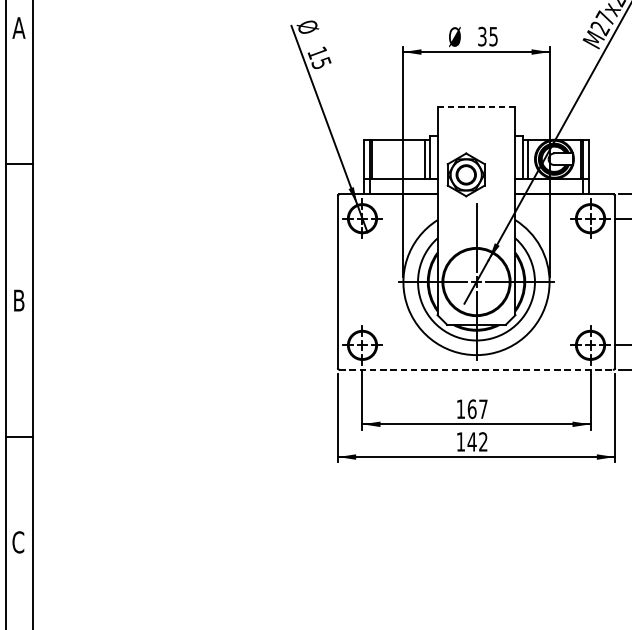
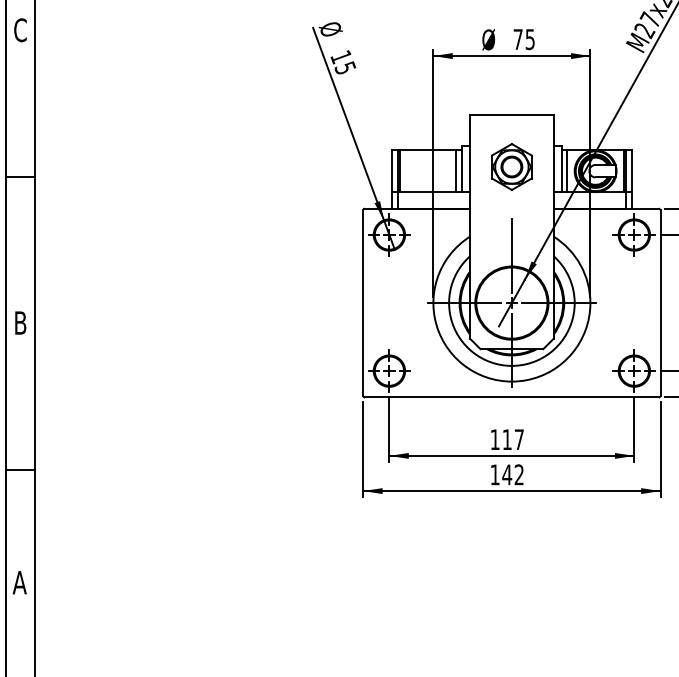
text: (19, 28) -> (20, 30), A -> C
text: (481, 36) -> (517, 39), 35 -> 75
line: (476, 106) -> (511, 114), dashed -> solid
part: (465, 175) -> (511, 167), moved
line: (476, 369) -> (511, 397), dashed -> solid
text: (472, 409) -> (507, 439), 167 -> 117
text: (18, 542) -> (19, 582), C -> A

